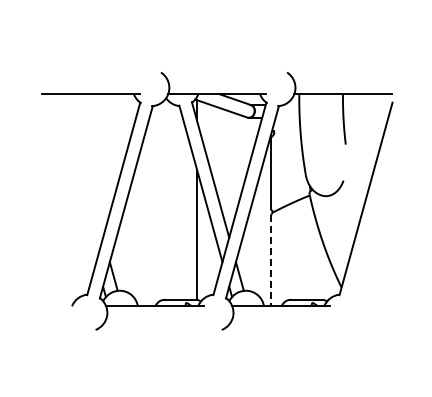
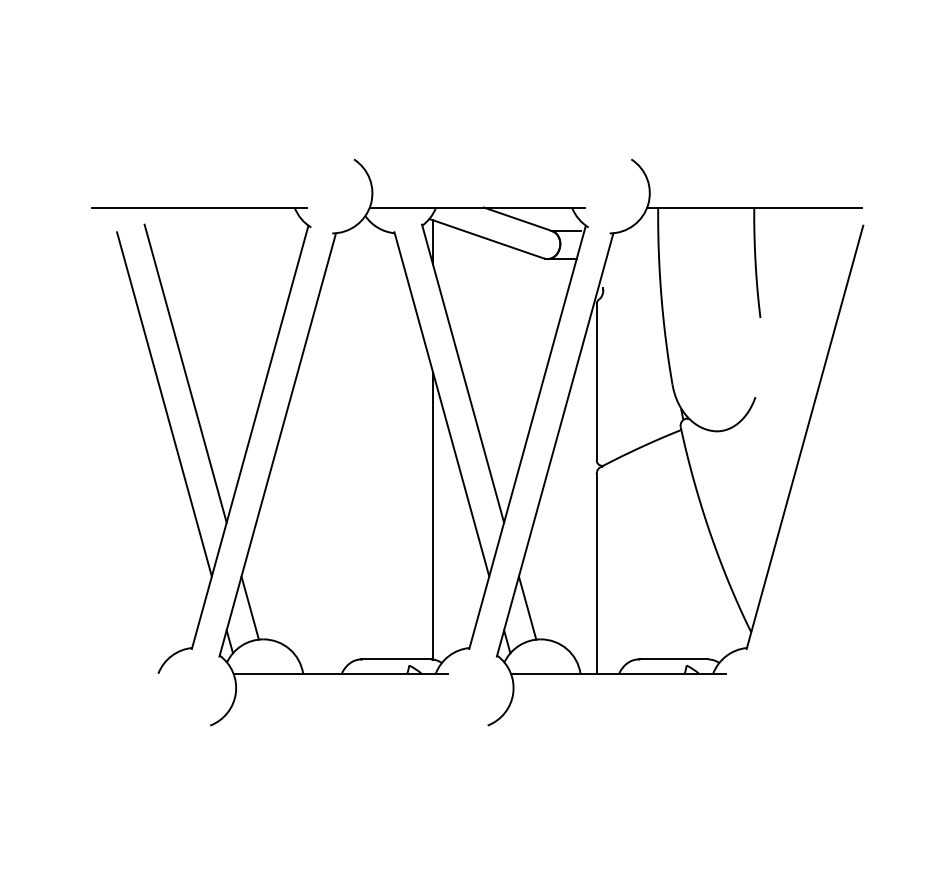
line: (84, 169) -> (185, 372), added
line: (74, 183) -> (163, 403), added
line: (271, 261) -> (597, 575), dashed -> solid

